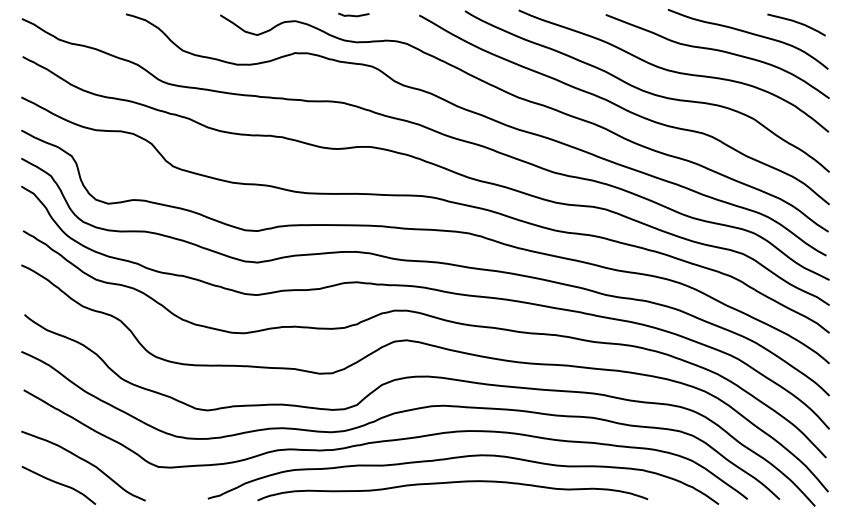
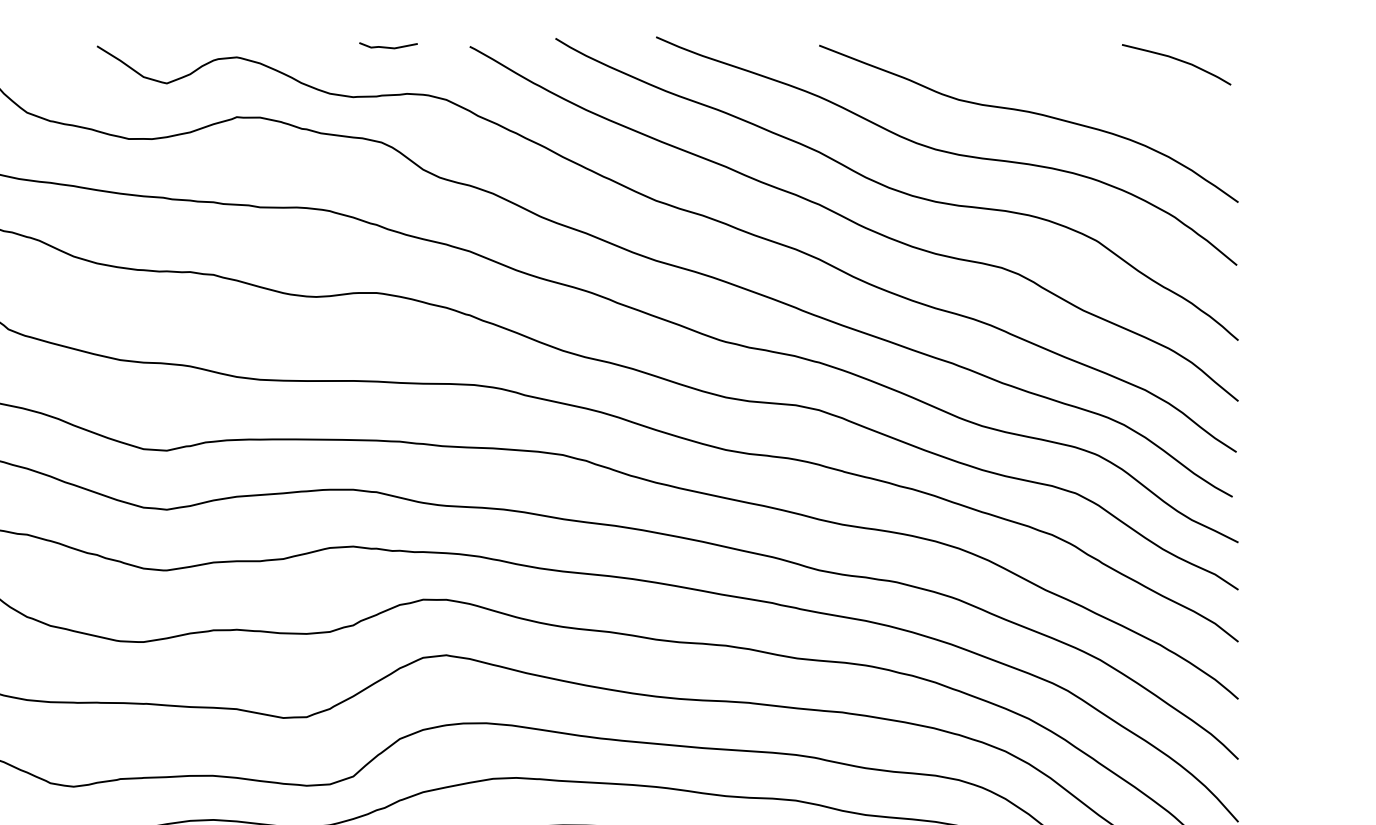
line: (353, 15) -> (387, 46), moved
curve: (750, 34) -> (1090, 82), removed

